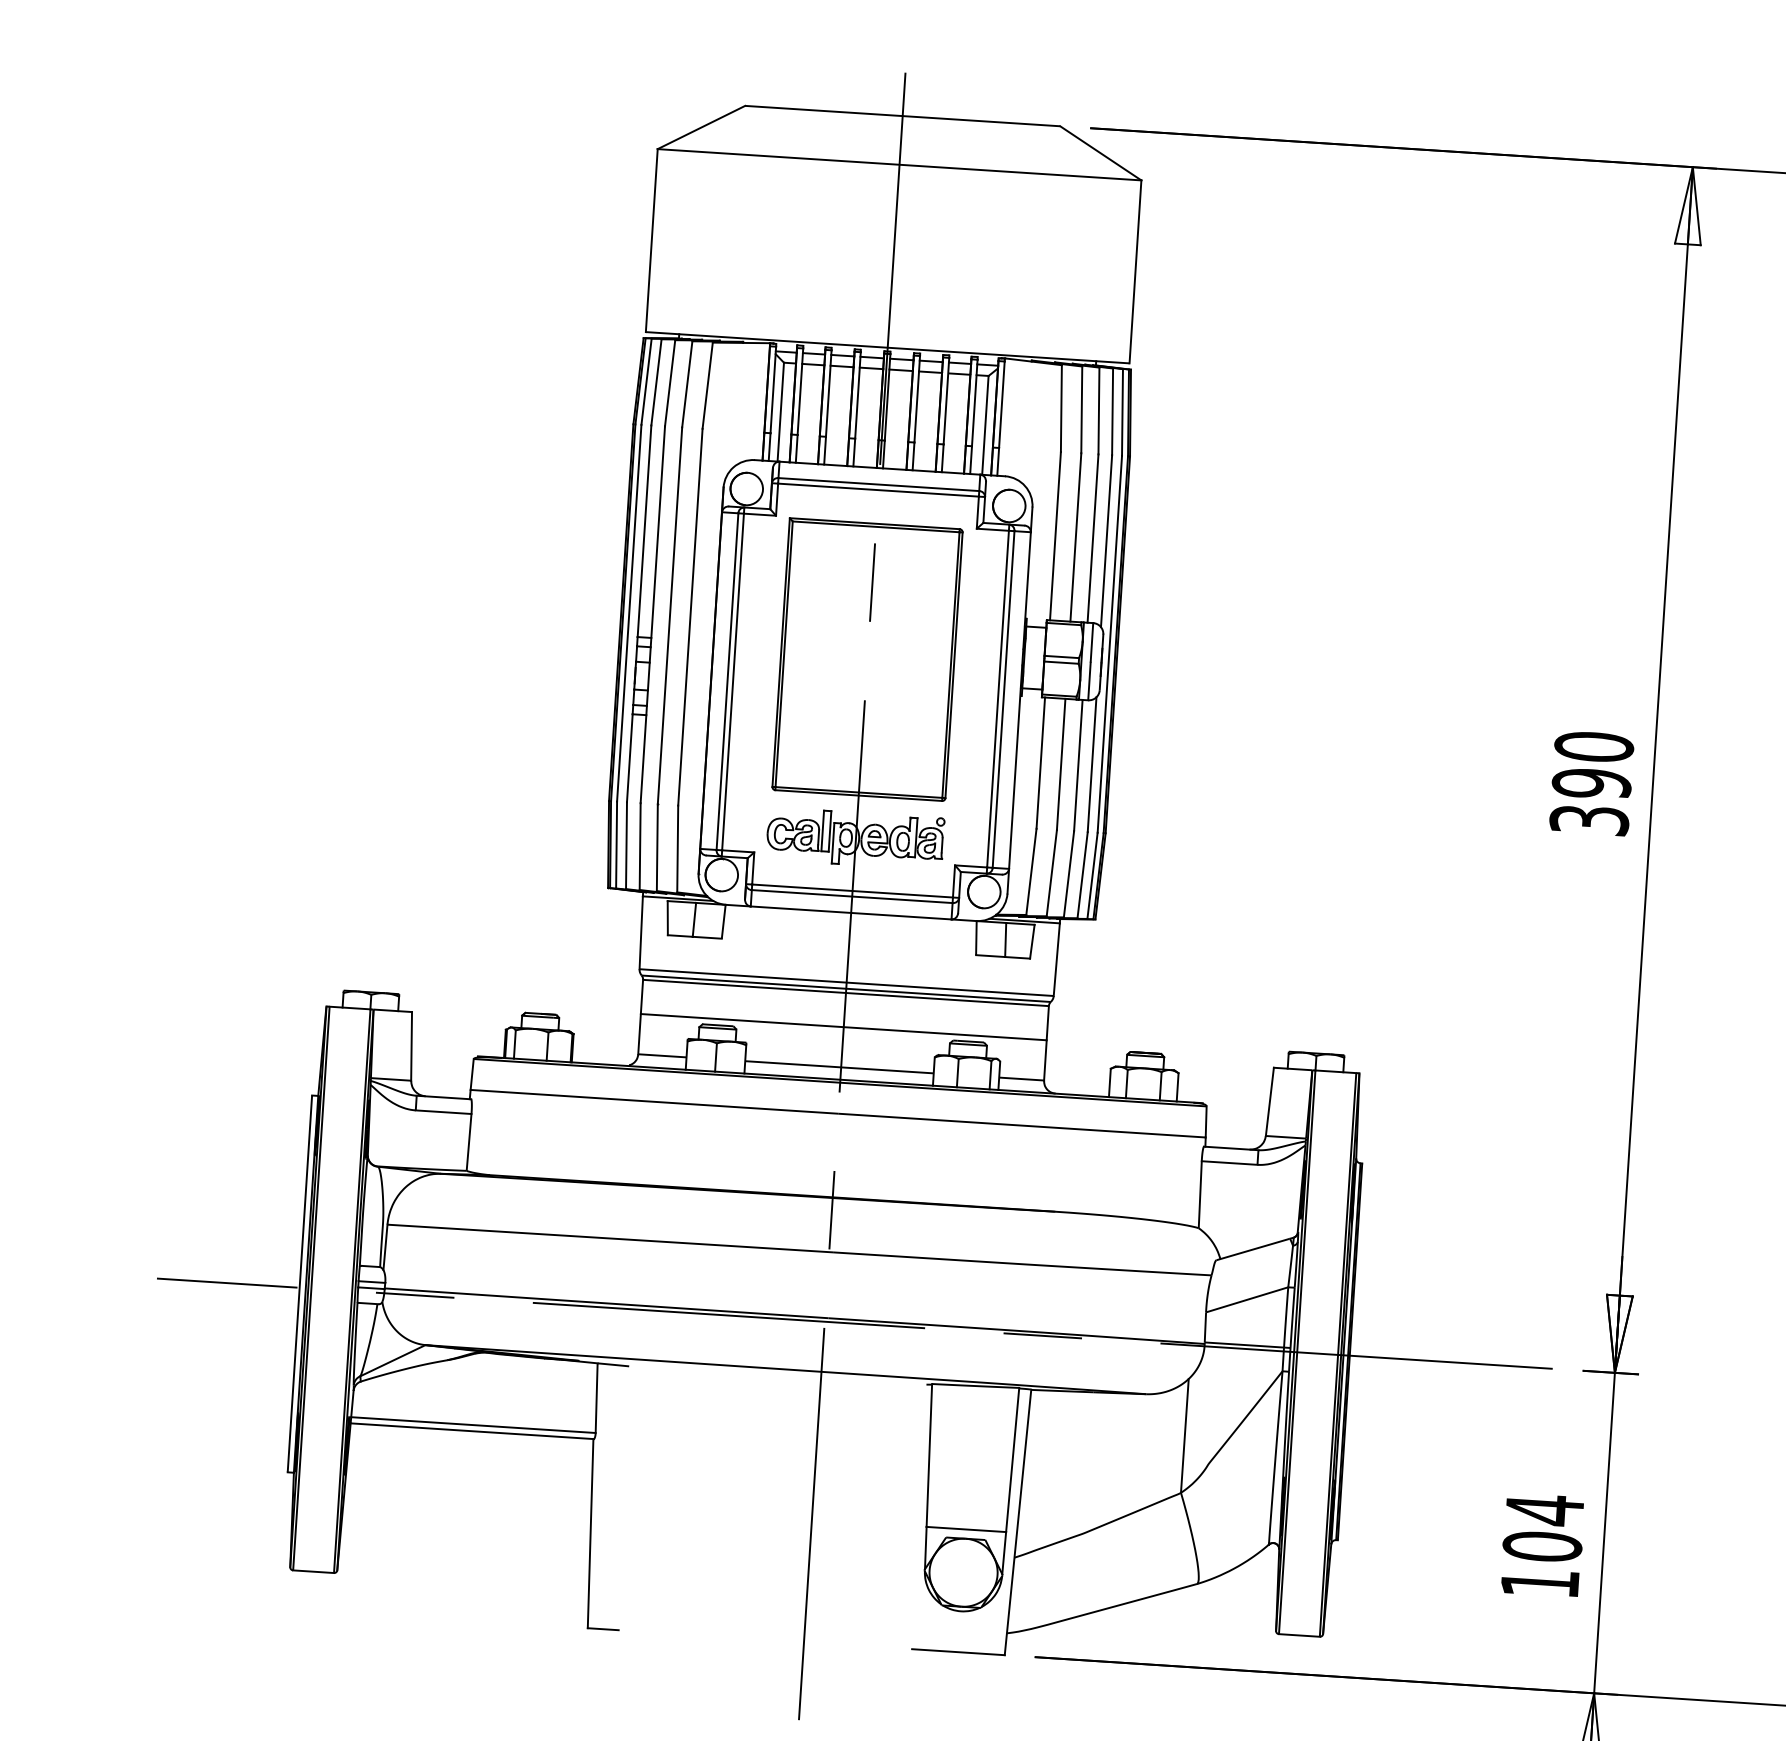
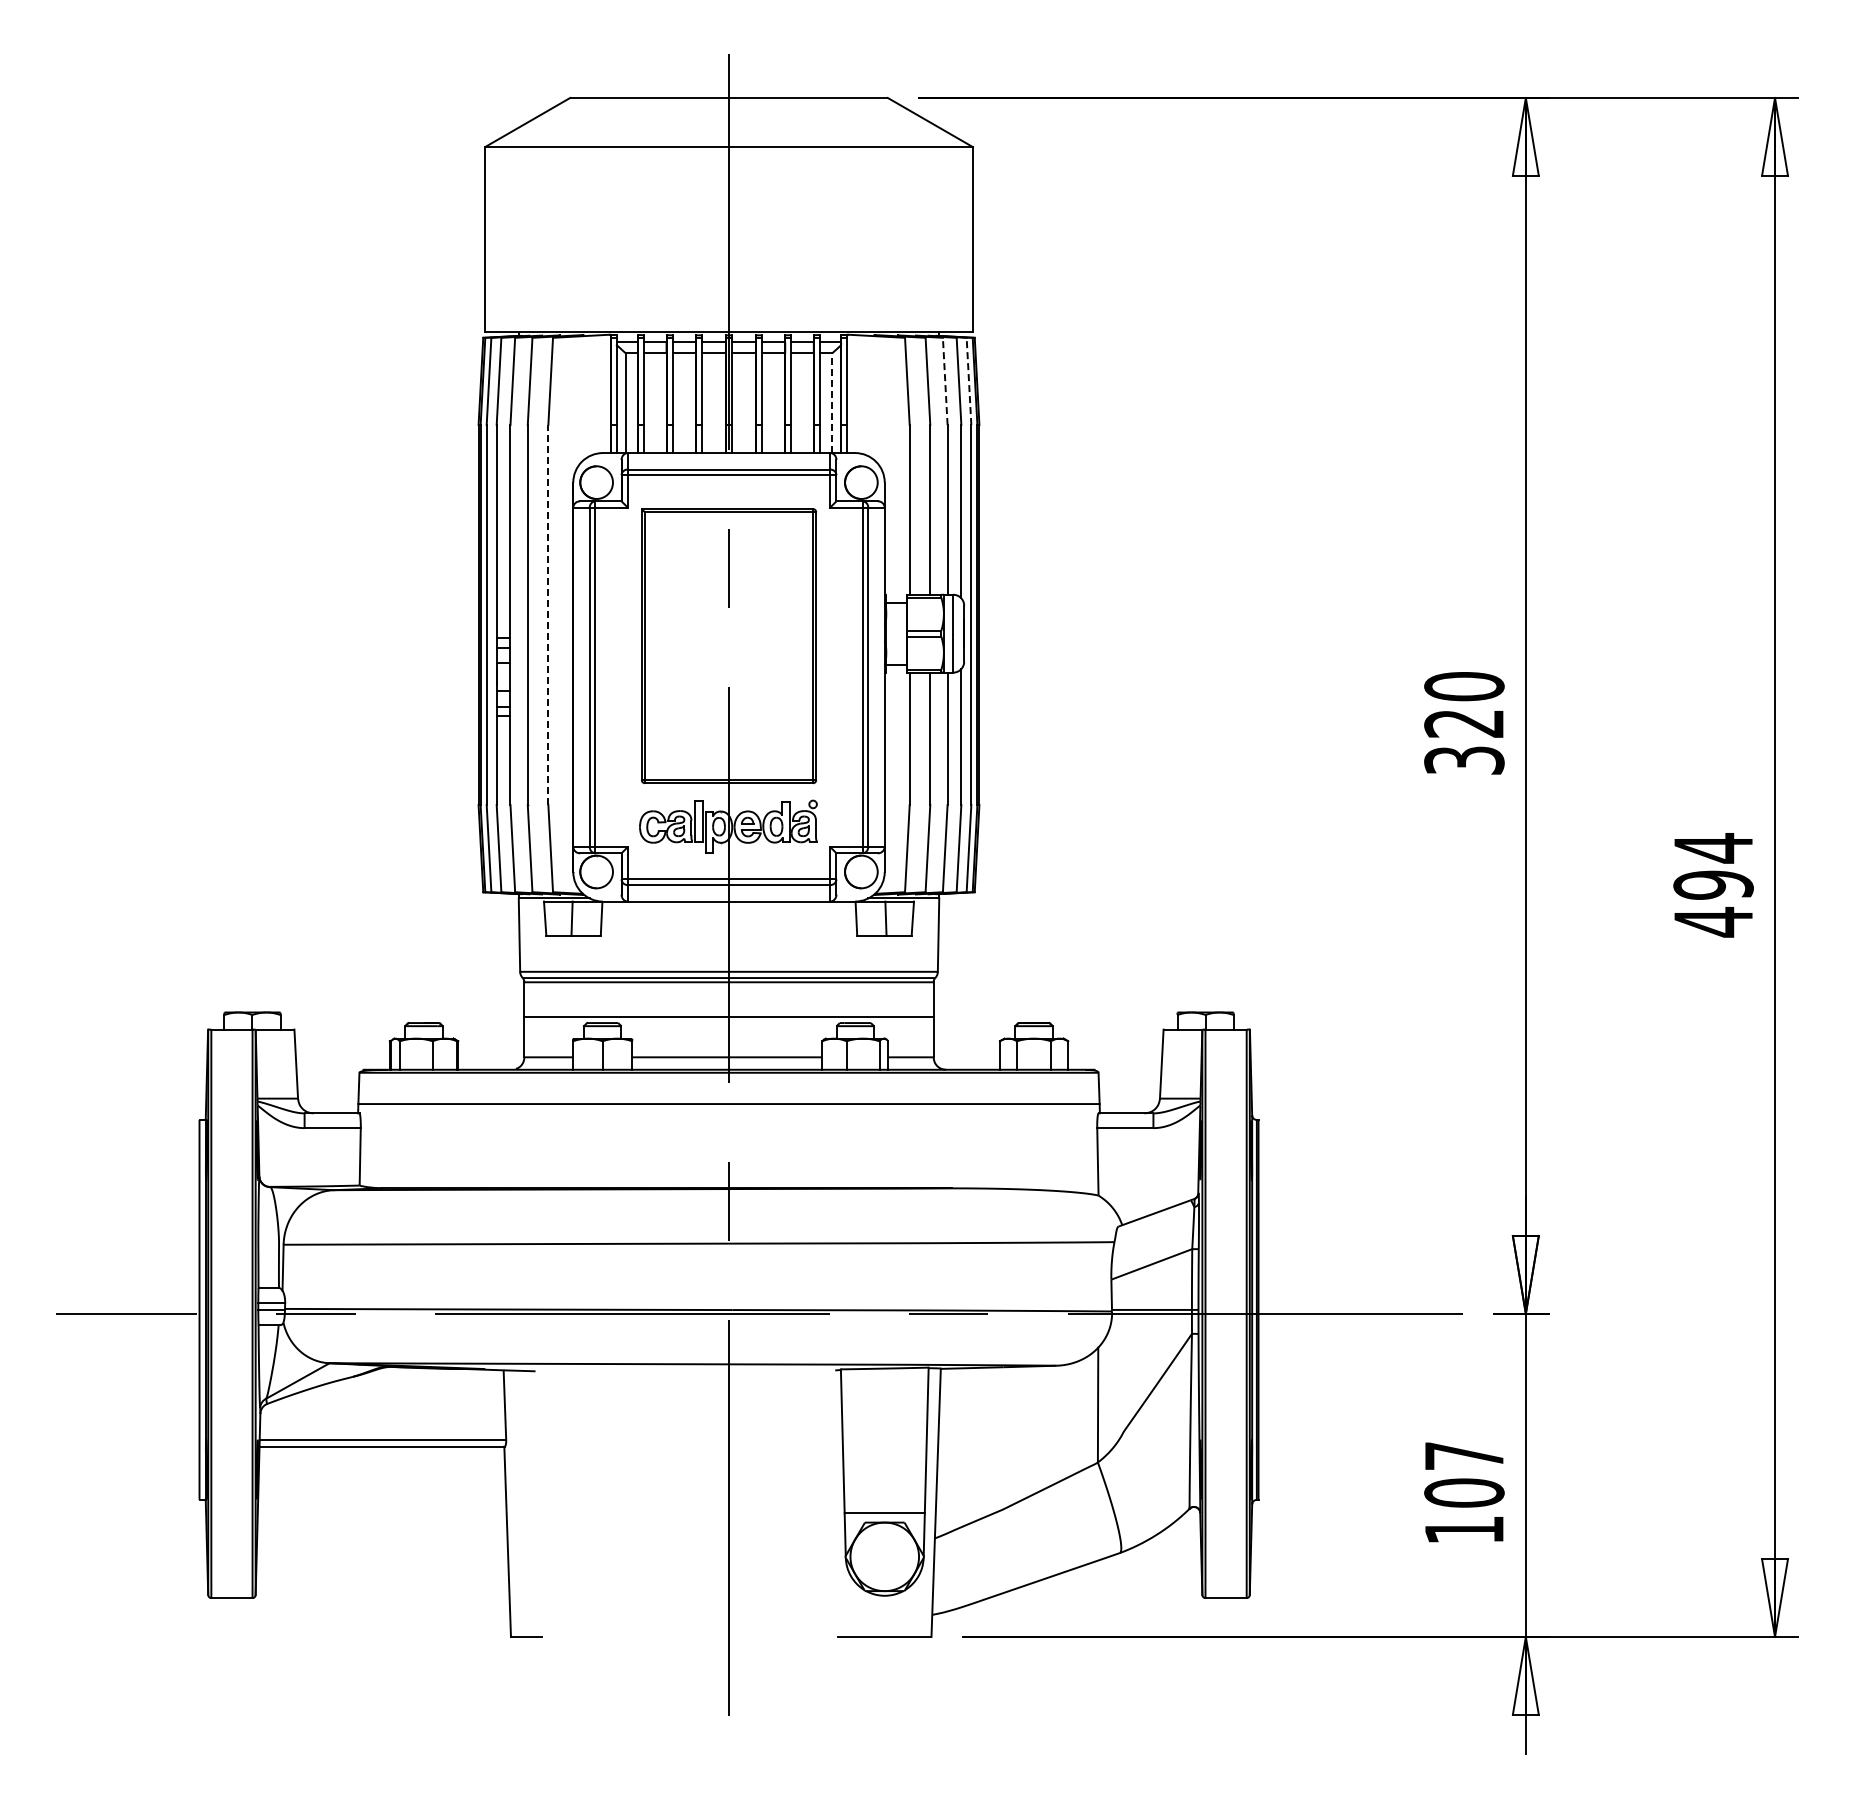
line: (1099, 411) -> (945, 381), solid -> dashed
line: (1122, 412) -> (969, 381), solid -> dashed
line: (985, 425) -> (832, 403), solid -> dashed
line: (690, 617) -> (548, 615), solid -> dashed
text: (1591, 783) -> (1464, 723), 390 -> 320
text: (1544, 1509) -> (1464, 1455), 104 -> 107

